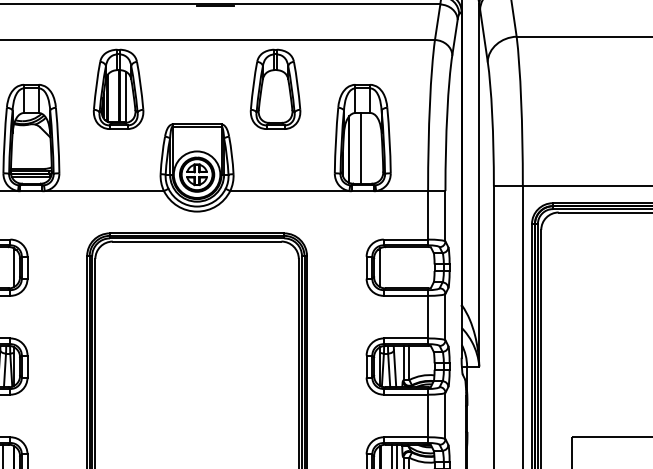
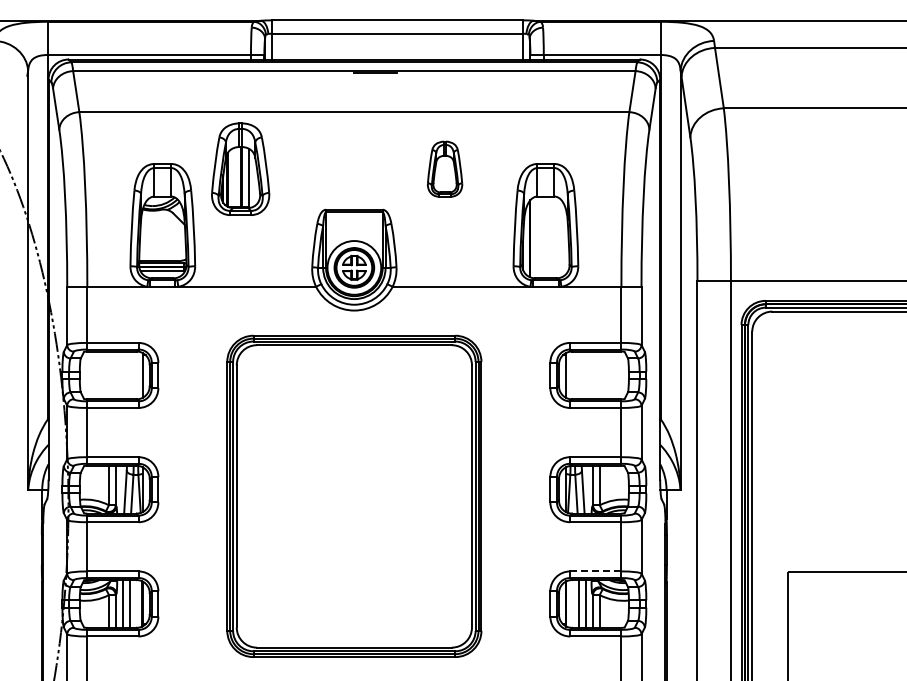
part: (118, 88) -> (240, 168), moved
part: (275, 88) -> (444, 168), size x0.6
line: (360, 148) -> (543, 237), removed
line: (405, 437) -> (595, 571), solid -> dashed

